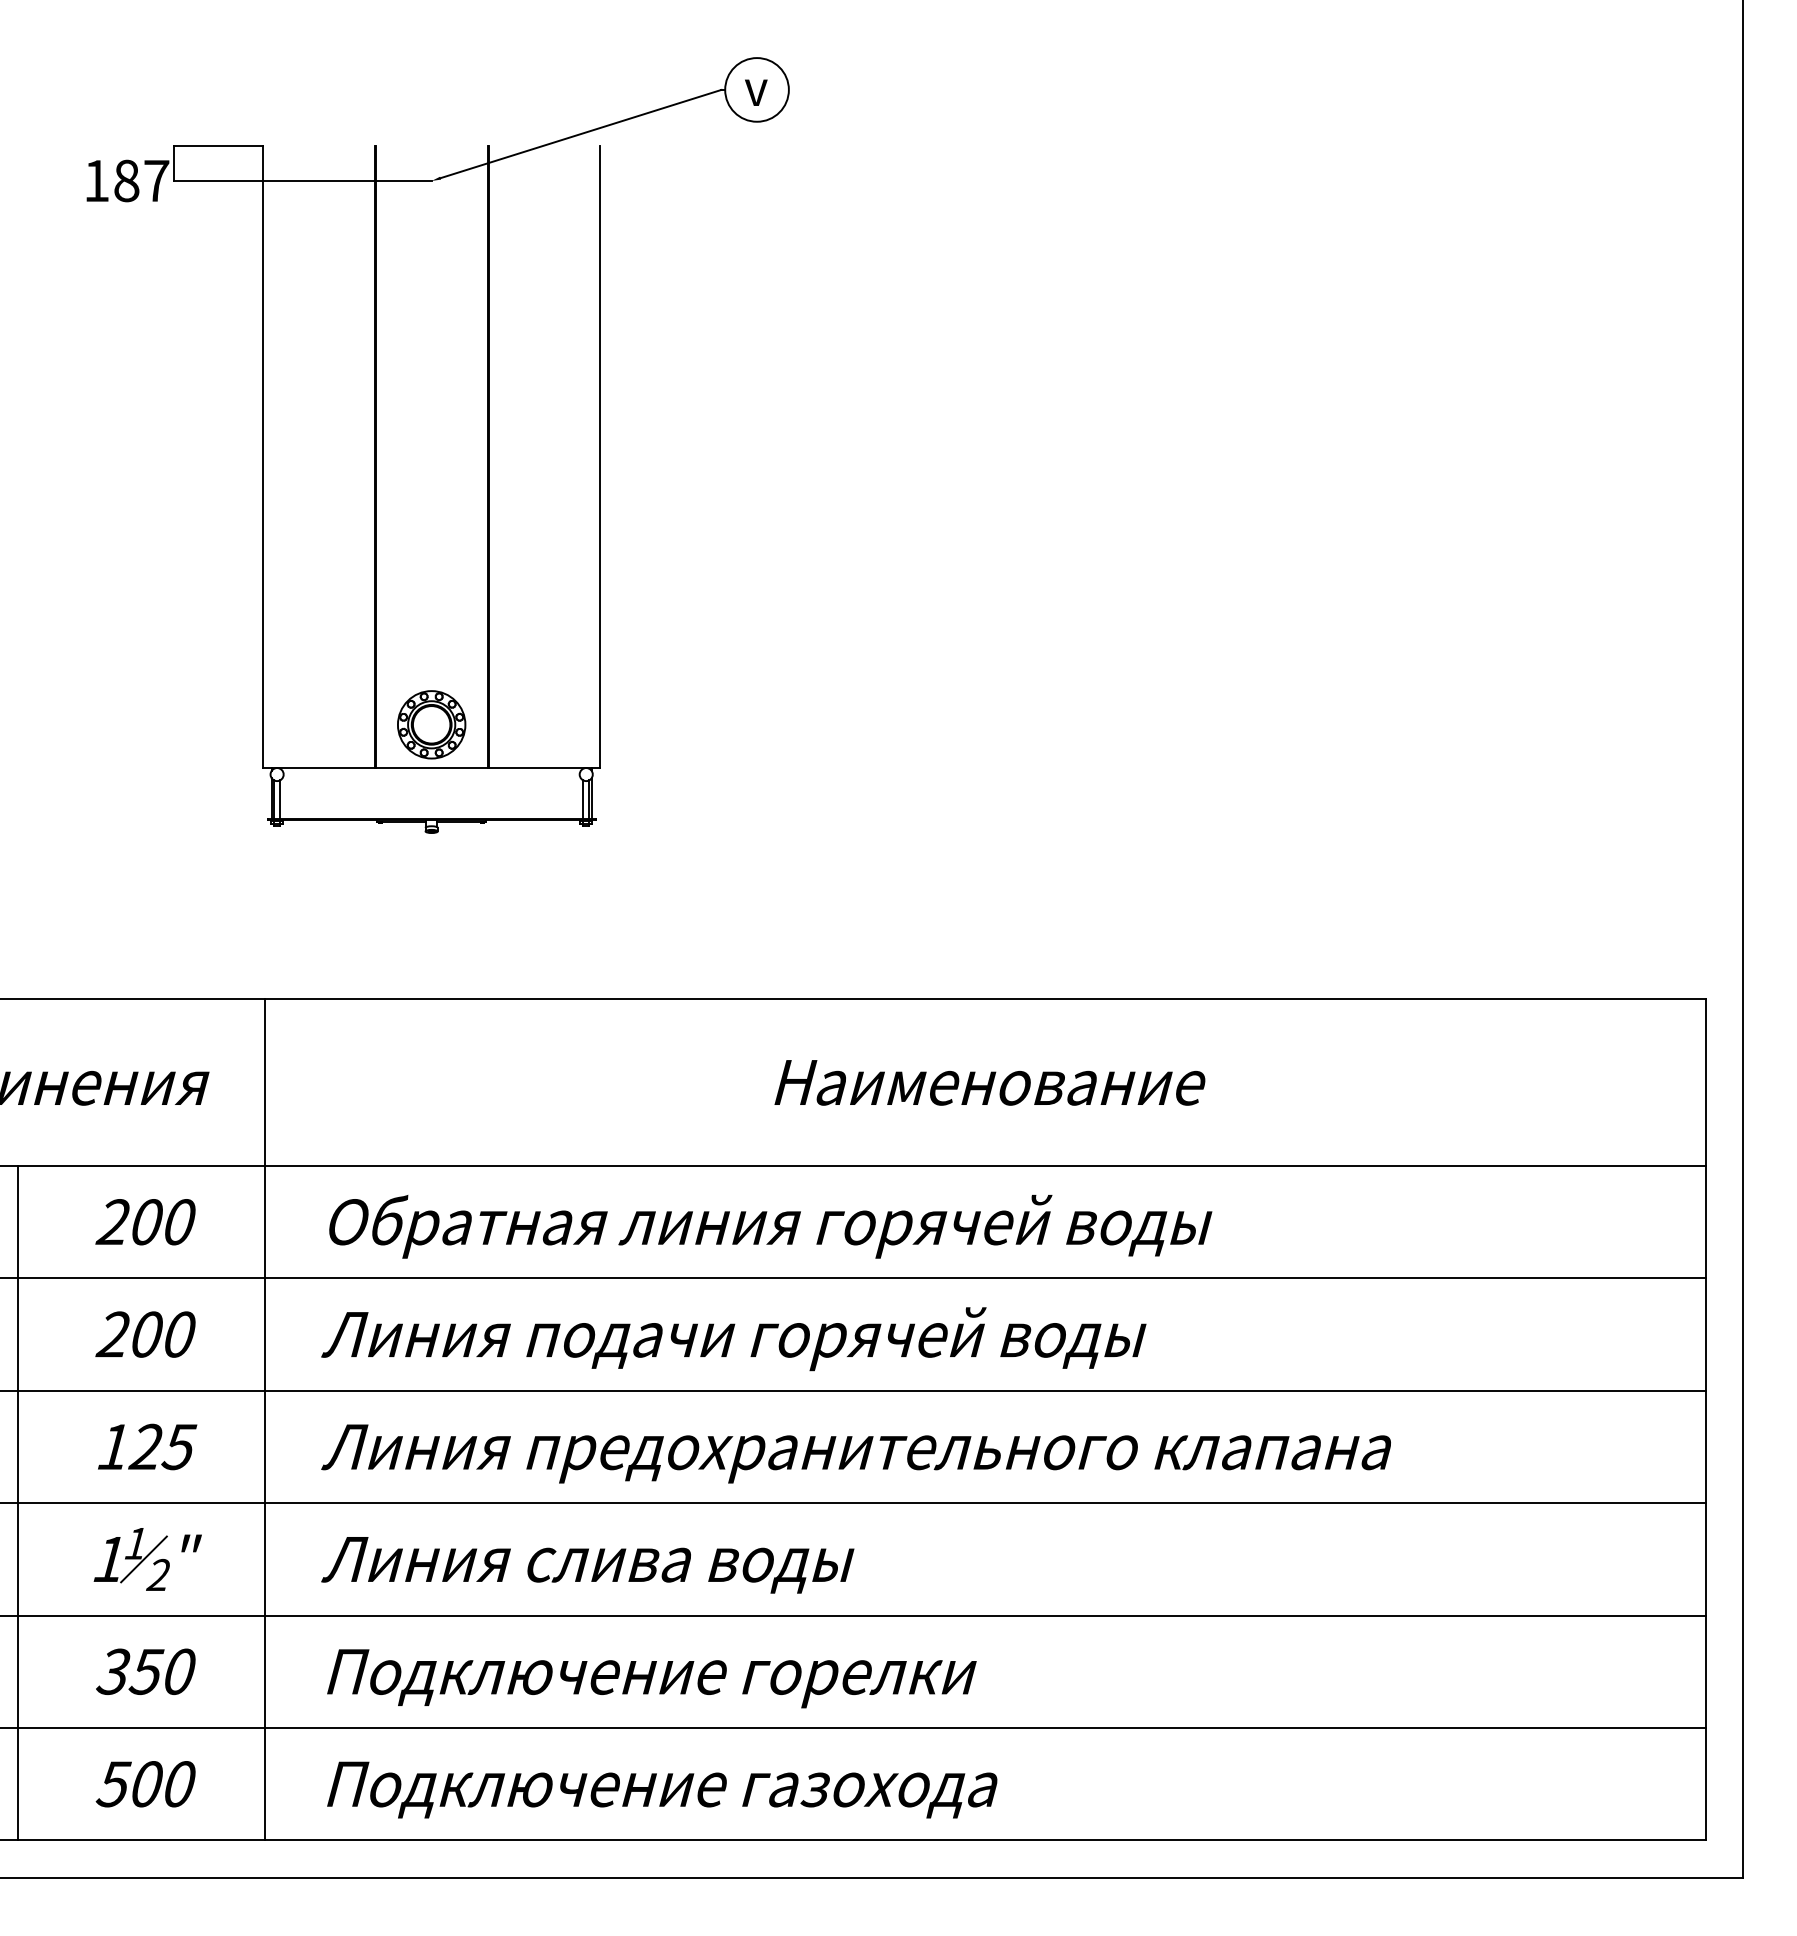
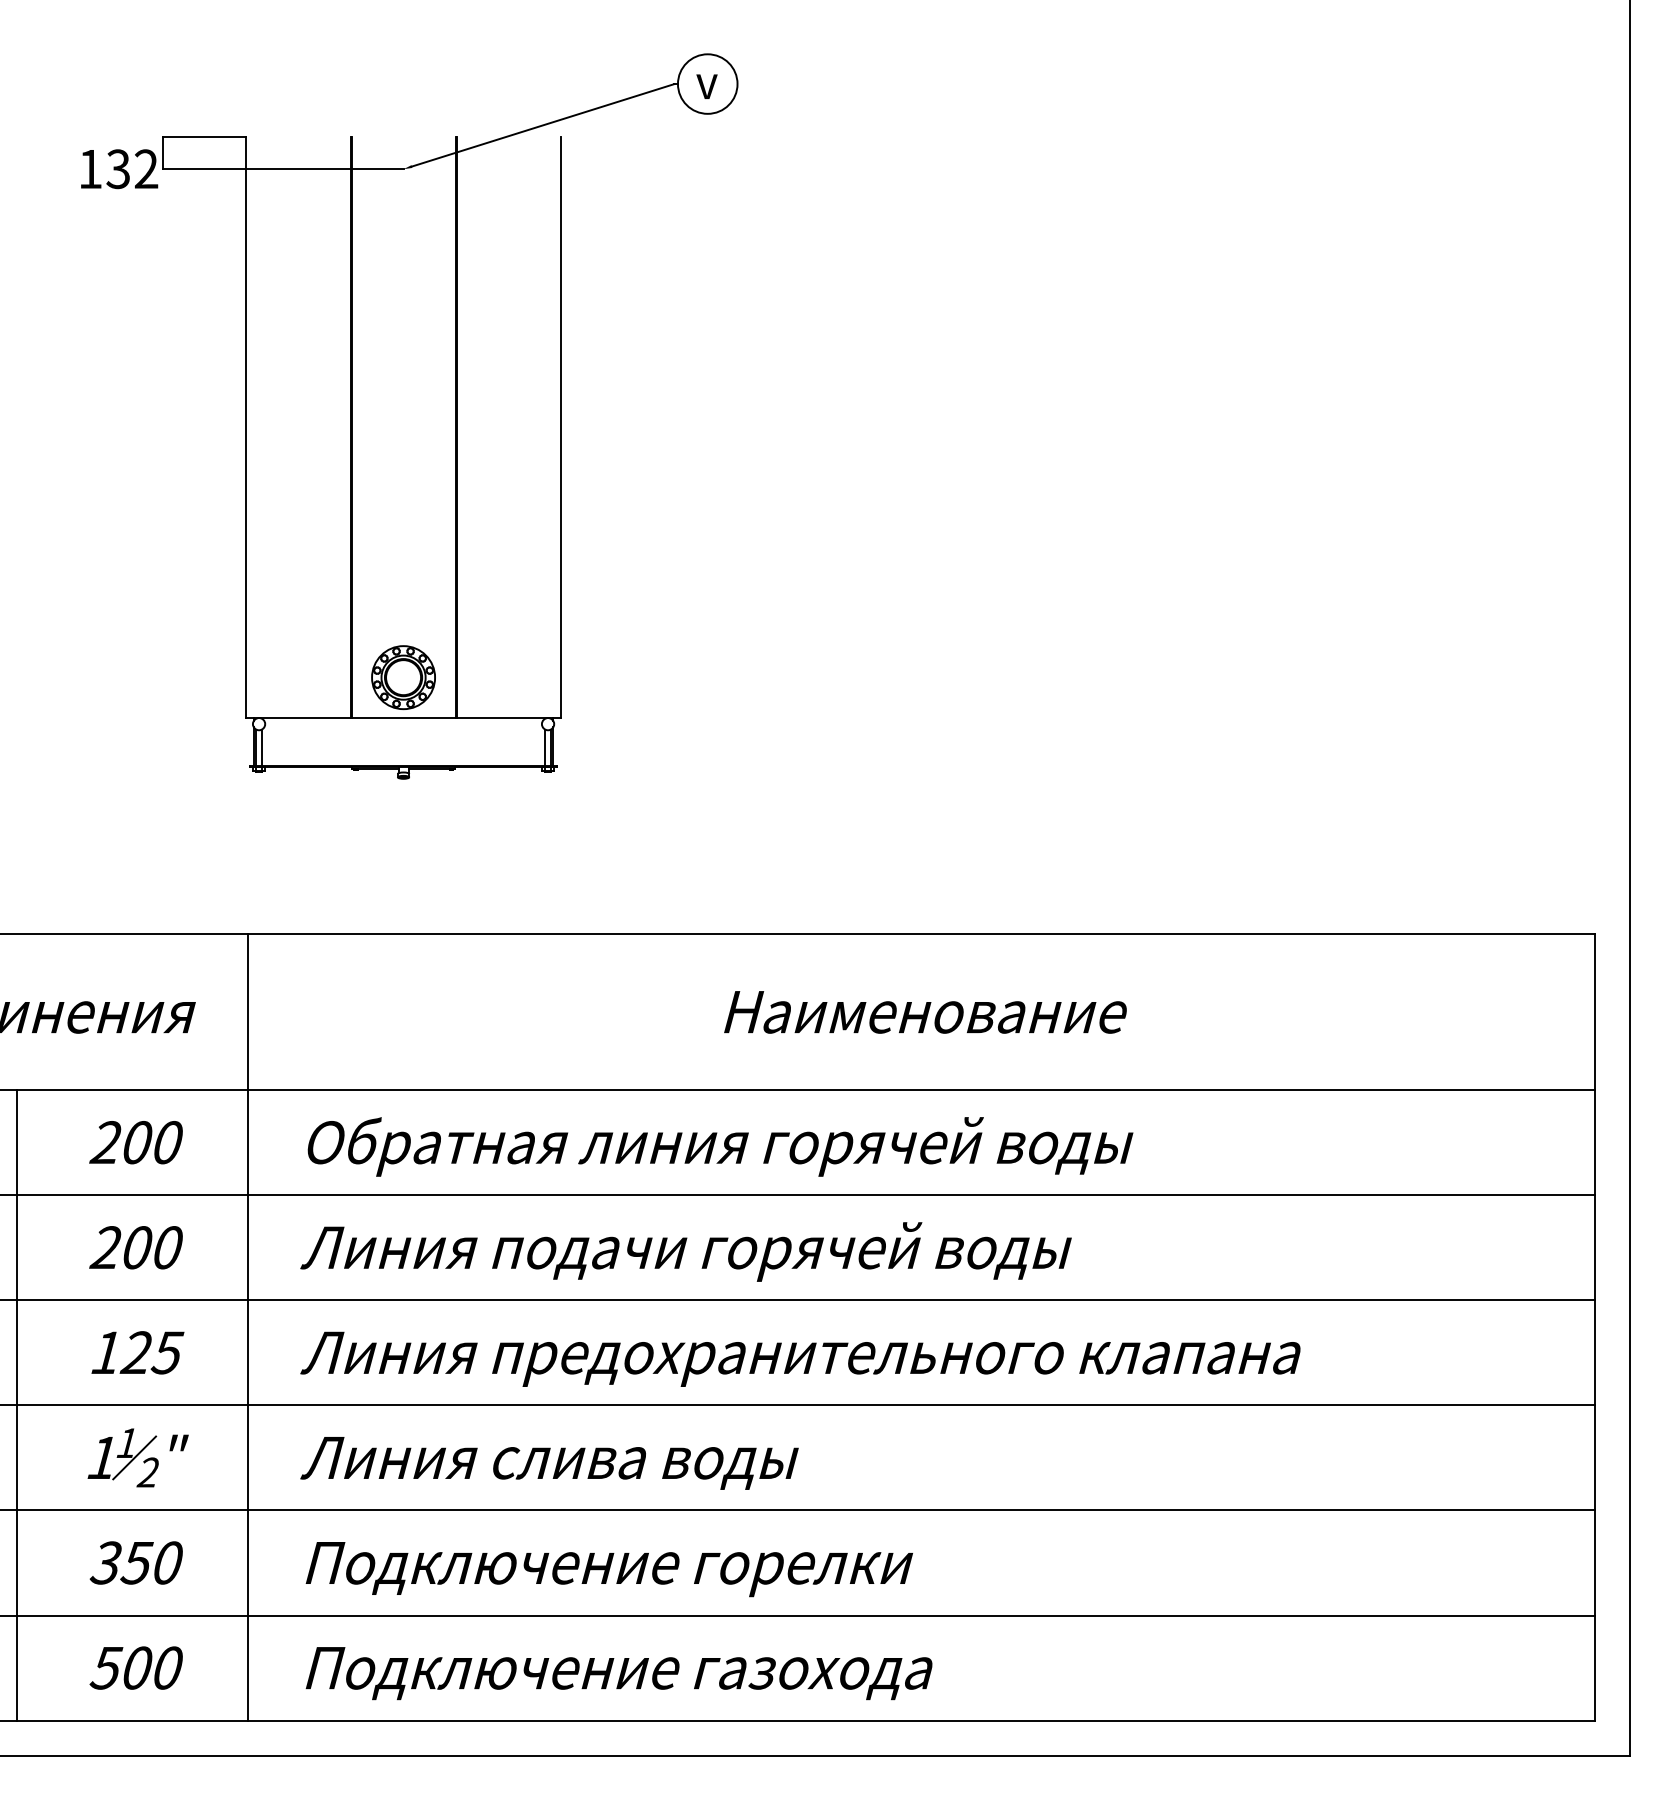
text: (141, 180) -> (132, 168), 187 -> 132

